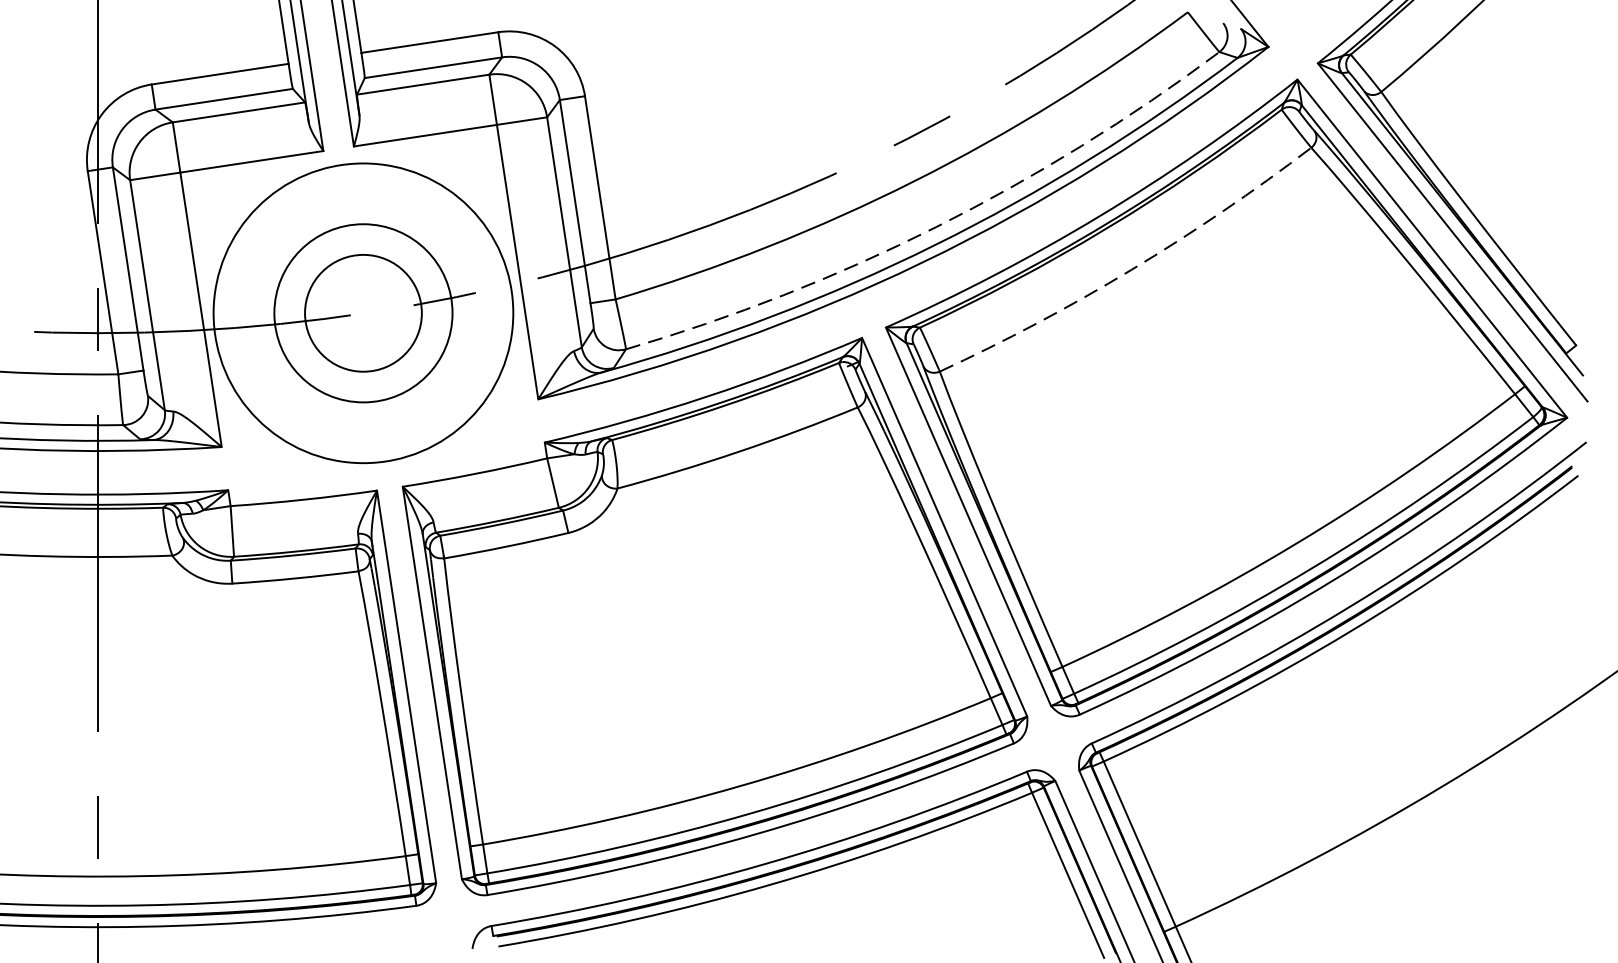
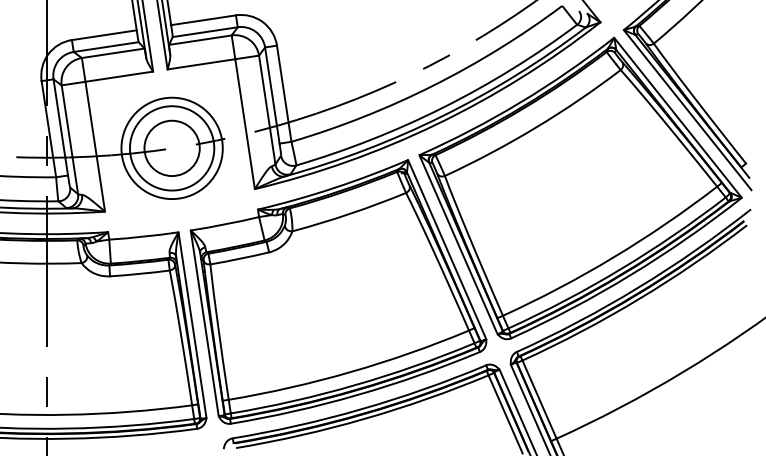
arc: (936, 226) -> (443, 107), dashed -> solid
arc: (1131, 269) -> (535, 127), dashed -> solid
circle: (362, 313) -> (171, 148), size x0.71

